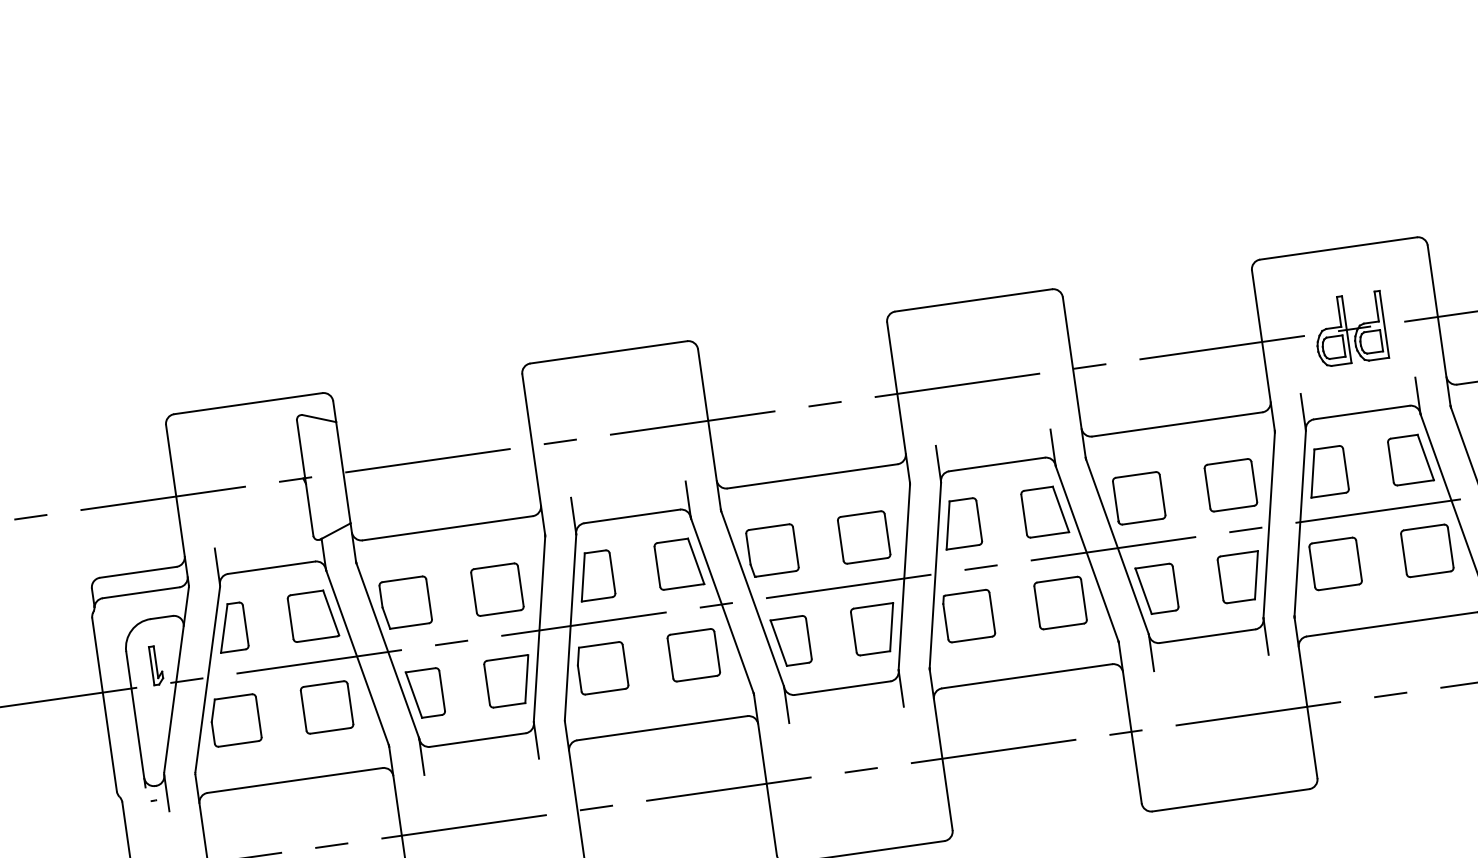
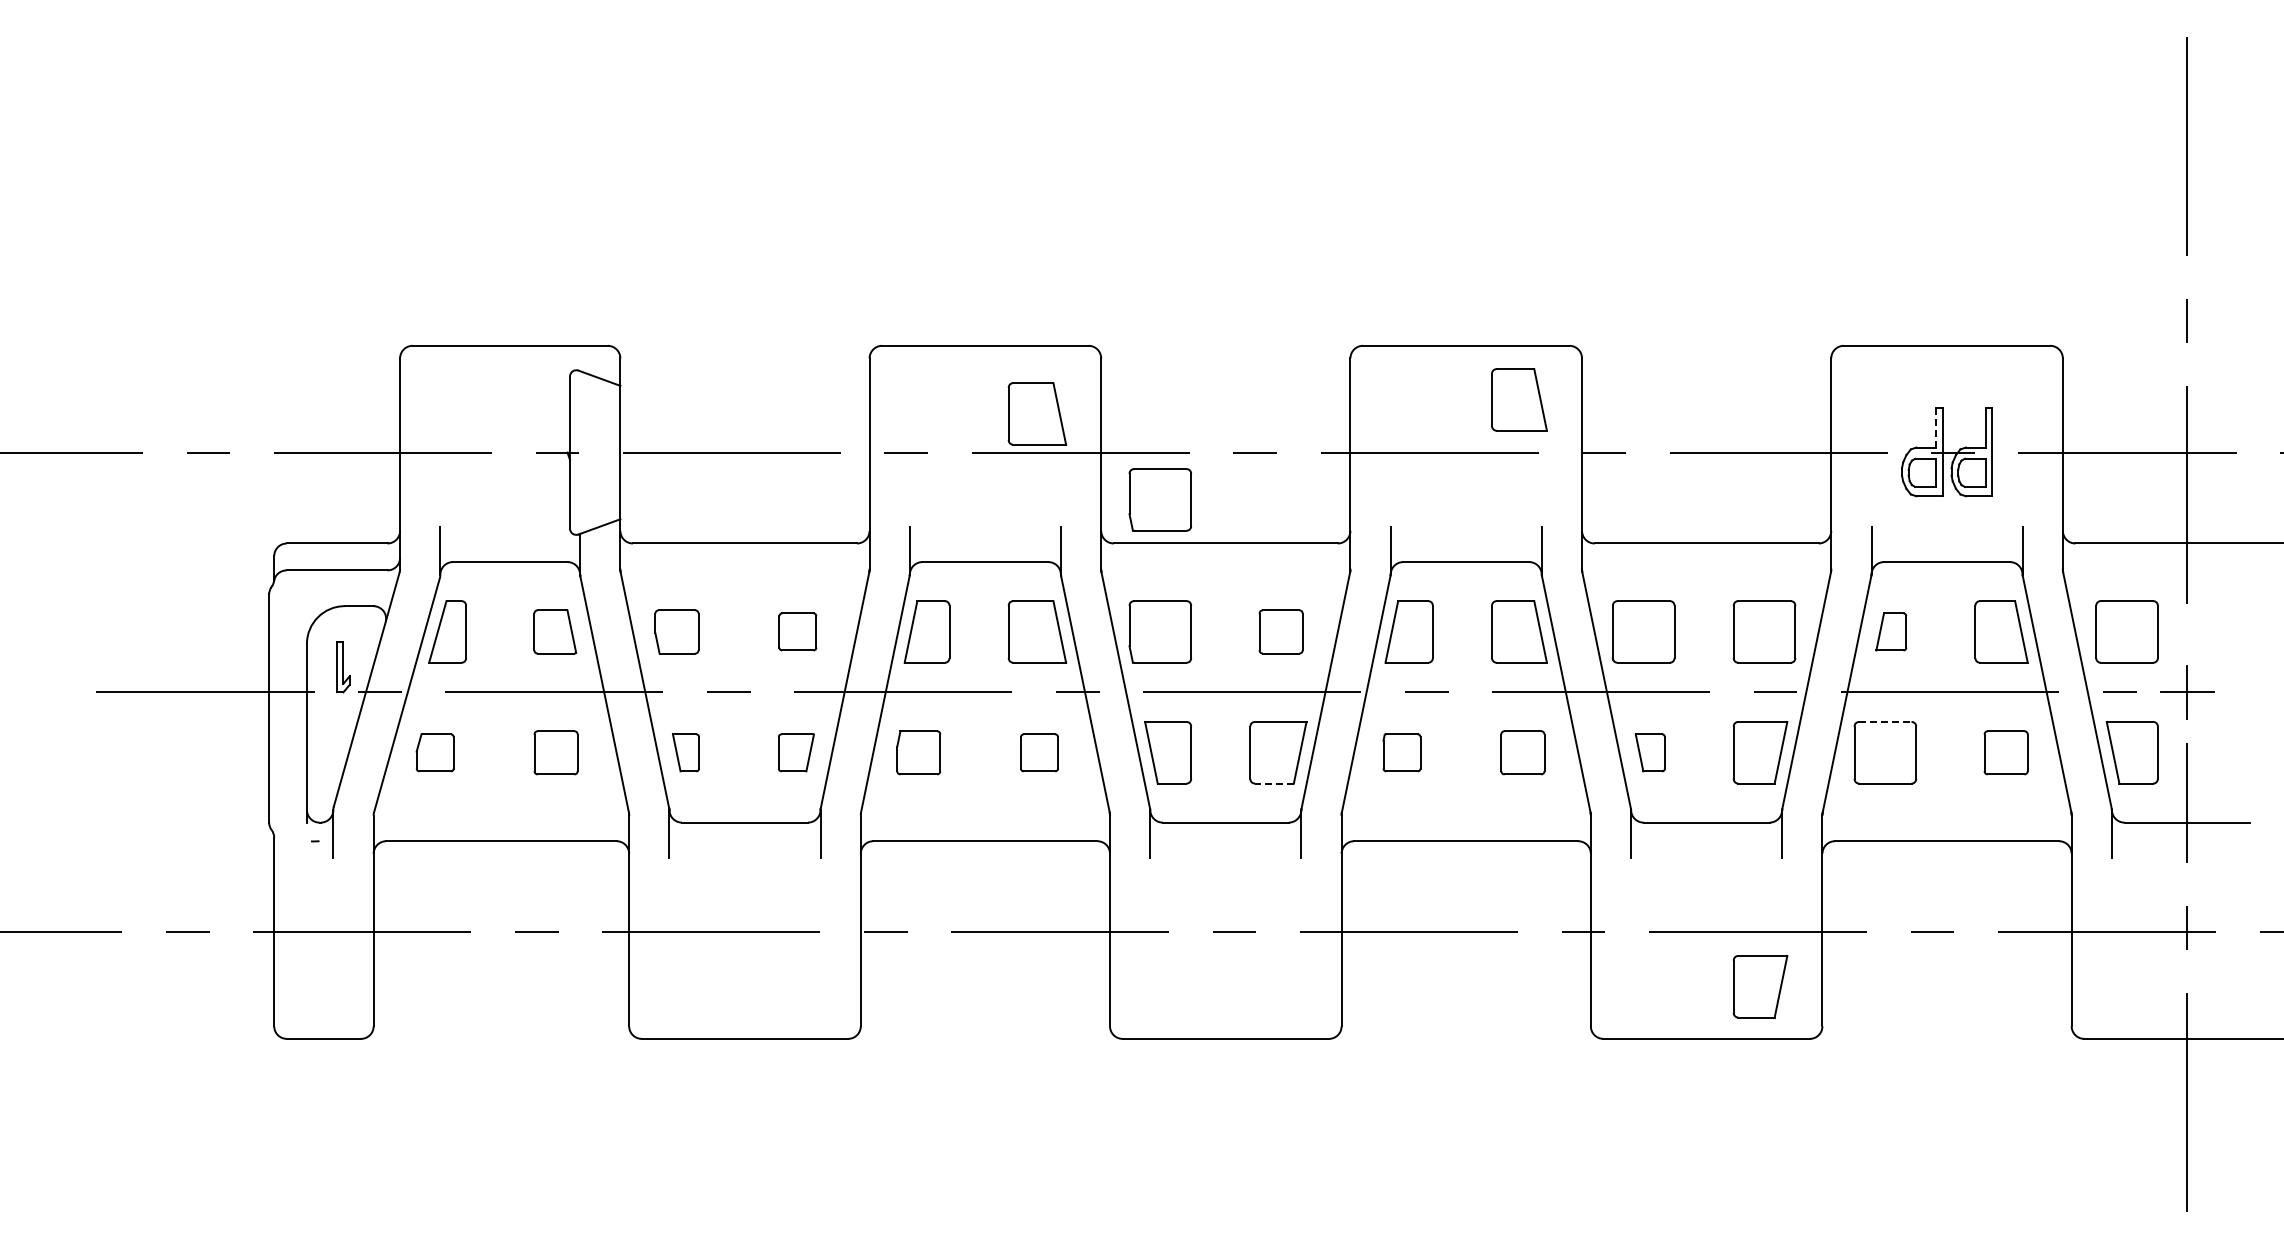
line: (1339, 311) -> (1936, 427), solid -> dashed
part: (1019, 335) -> (1519, 399), added
part: (655, 398) -> (1037, 413), added
part: (757, 450) -> (1159, 499), added
part: (1327, 471) -> (1891, 631), size x0.6
part: (863, 537) -> (1280, 631), size x0.7
line: (1332, 540) -> (1885, 721), solid -> dashed
part: (1426, 550) -> (2005, 752), size x0.7
part: (497, 589) -> (797, 631), size x0.6
part: (1157, 589) -> (1650, 752), size x0.6
part: (405, 602) -> (676, 631), size x0.7
part: (1060, 602) -> (1522, 752), size x0.7
part: (313, 615) -> (555, 631), size x0.7
part: (968, 615) -> (1401, 752), size x0.6
line: (874, 653) -> (1273, 783), solid -> dashed
part: (693, 655) -> (1039, 752), size x0.6
part: (601, 668) -> (918, 752), size x0.7
part: (509, 681) -> (796, 752), size x0.6
part: (425, 693) -> (685, 752), size x0.6
part: (326, 707) -> (555, 752), size x0.7
part: (234, 720) -> (434, 752), size x0.6
part: (1266, 754) -> (1760, 986), added

